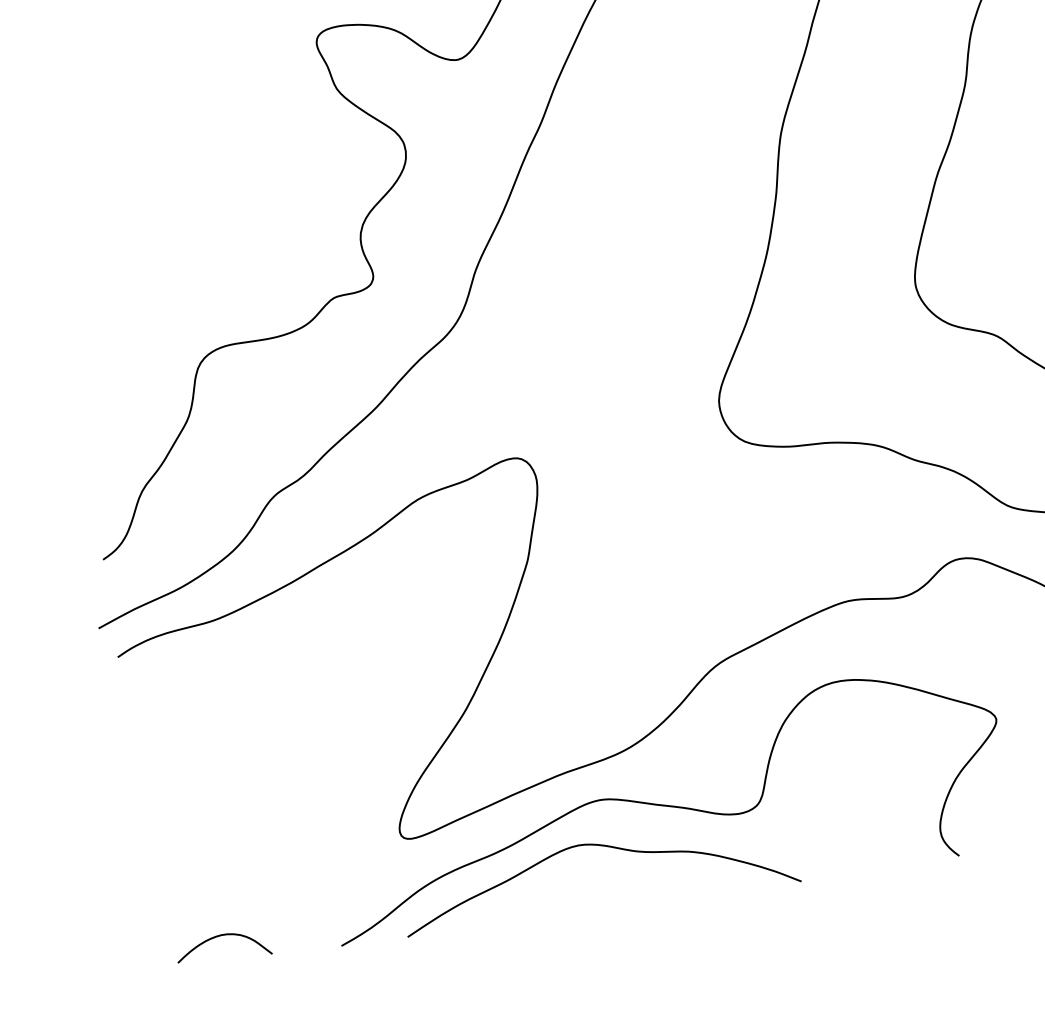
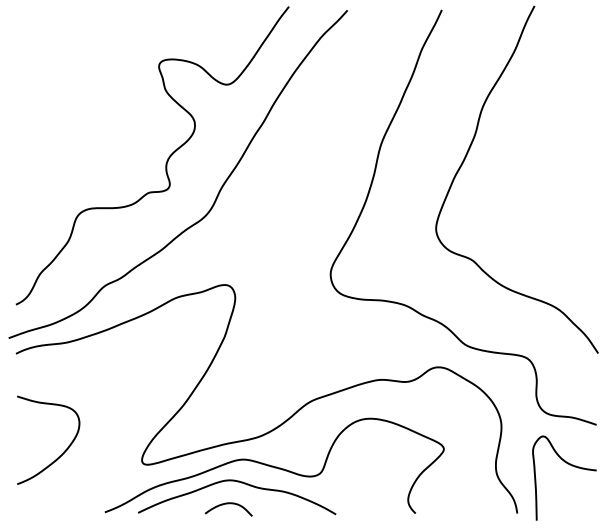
curve: (241, 837) -> (63, 451), added
curve: (221, 937) -> (228, 504), moved

